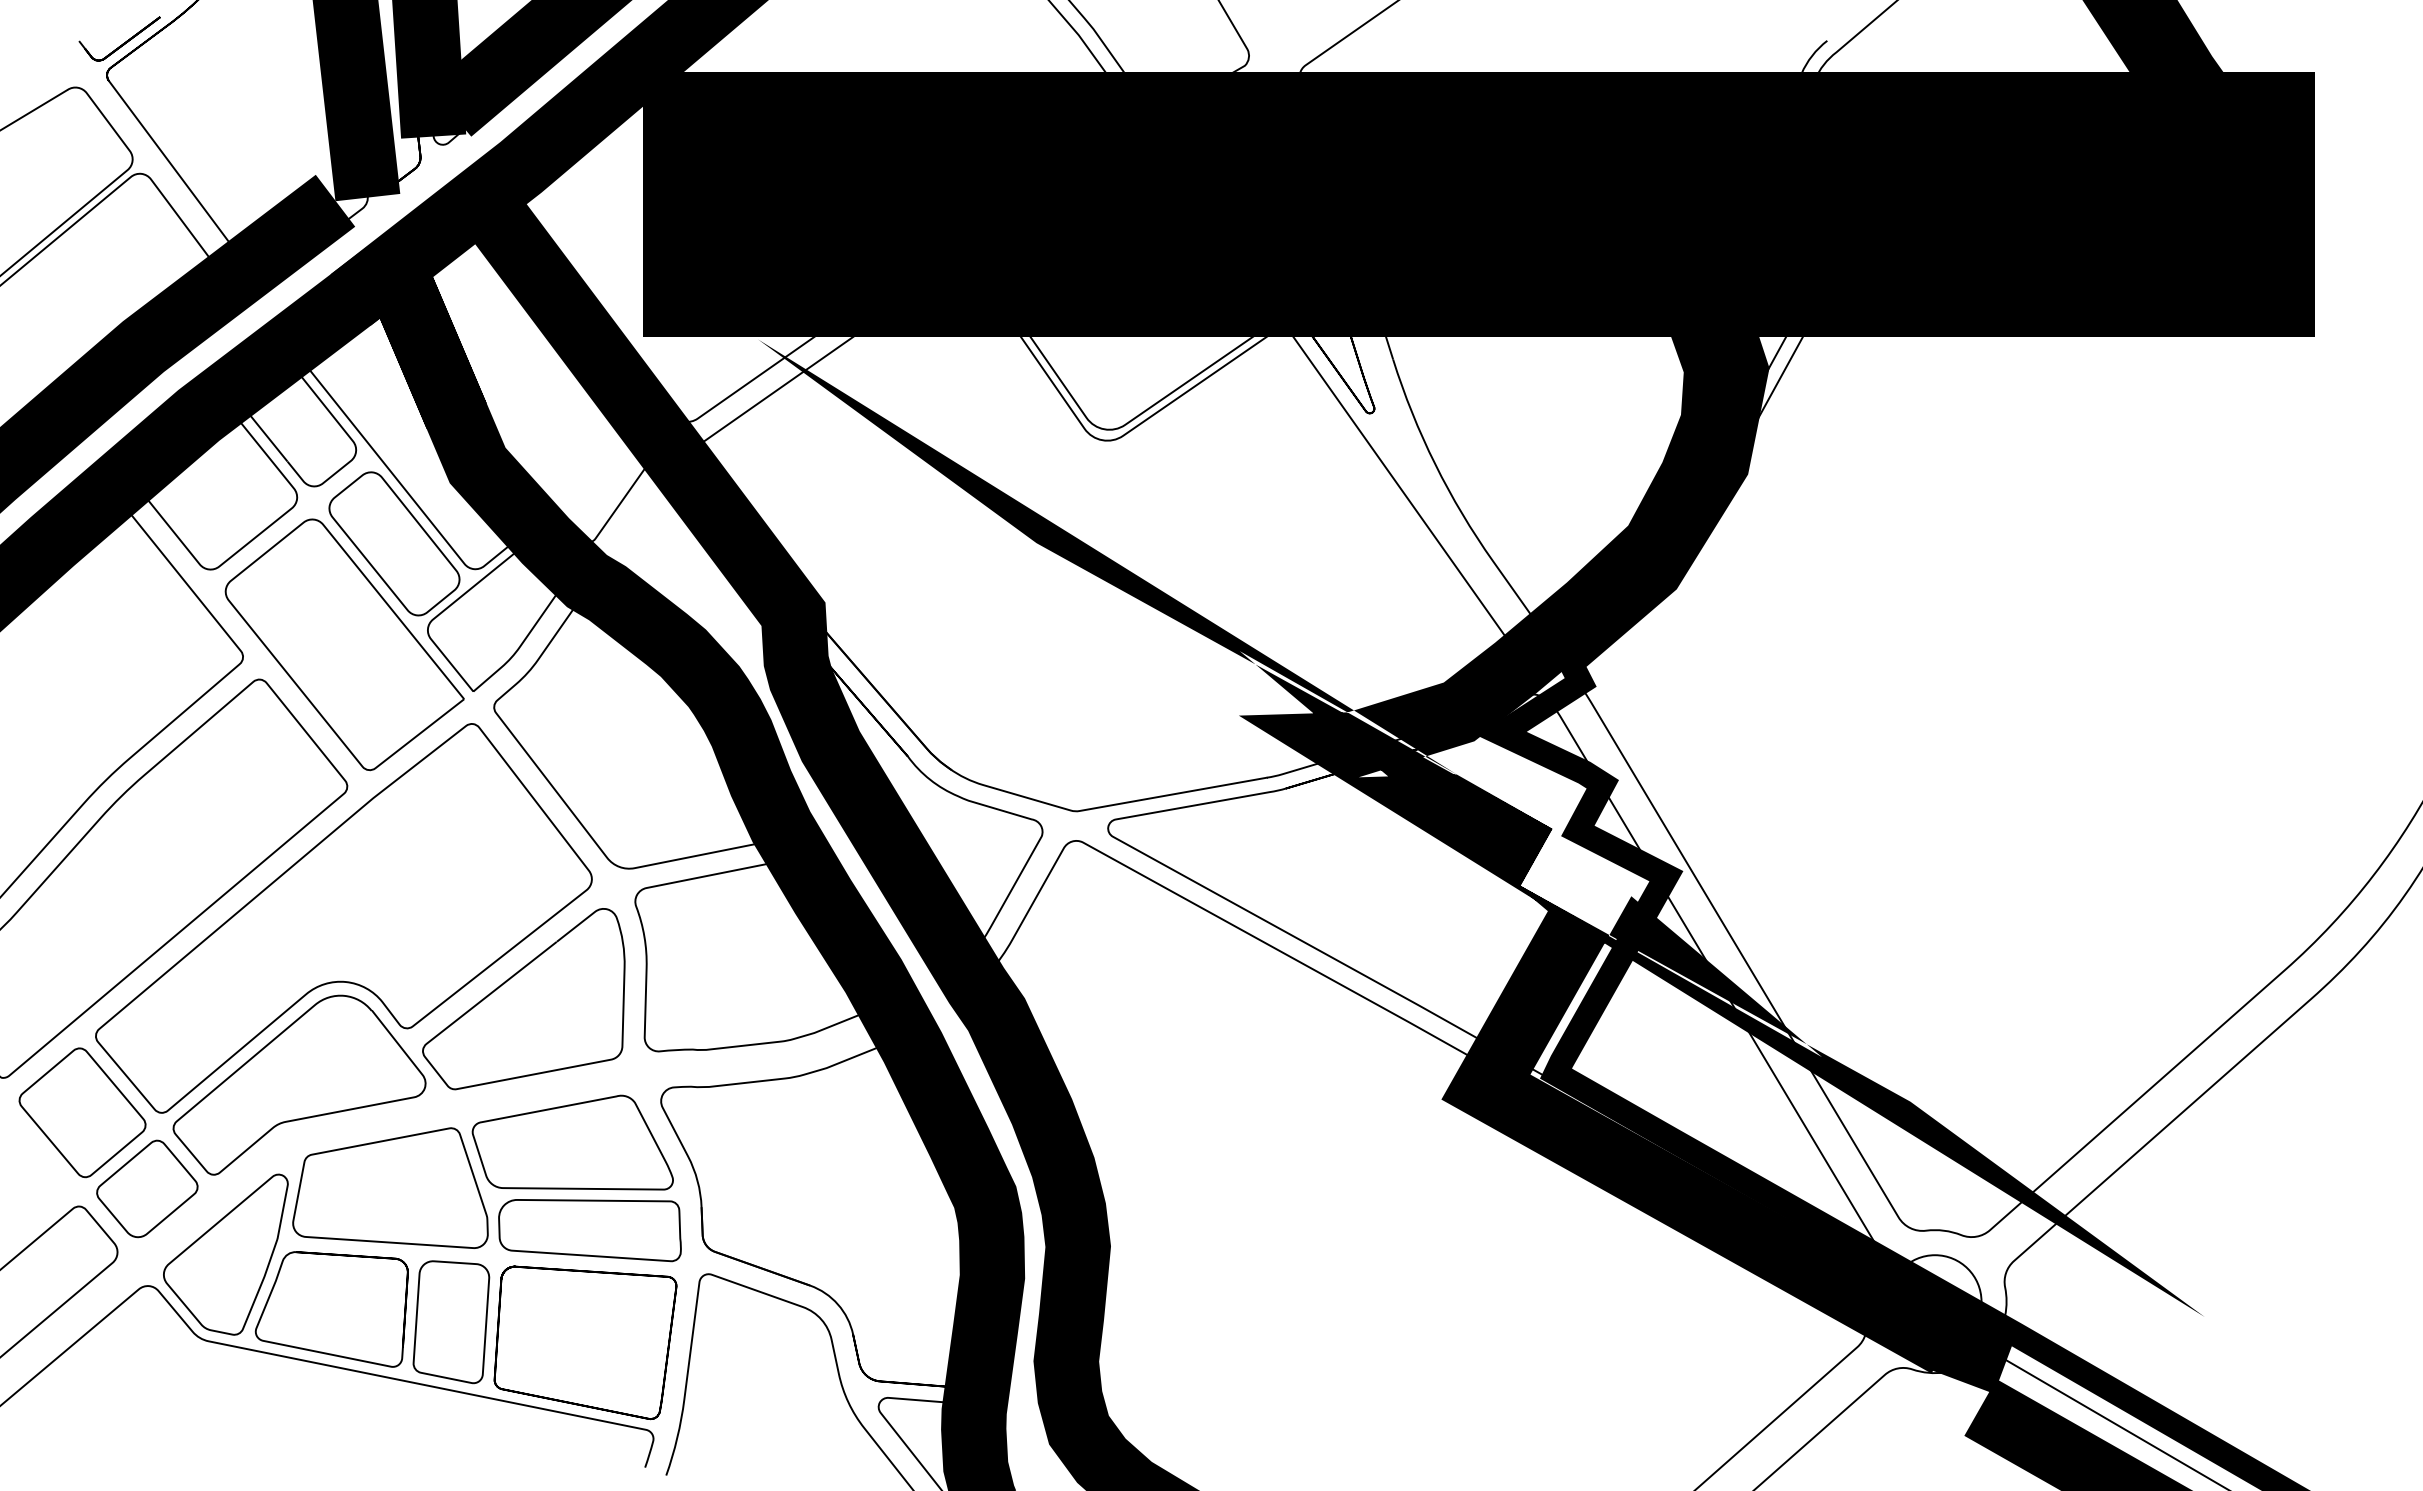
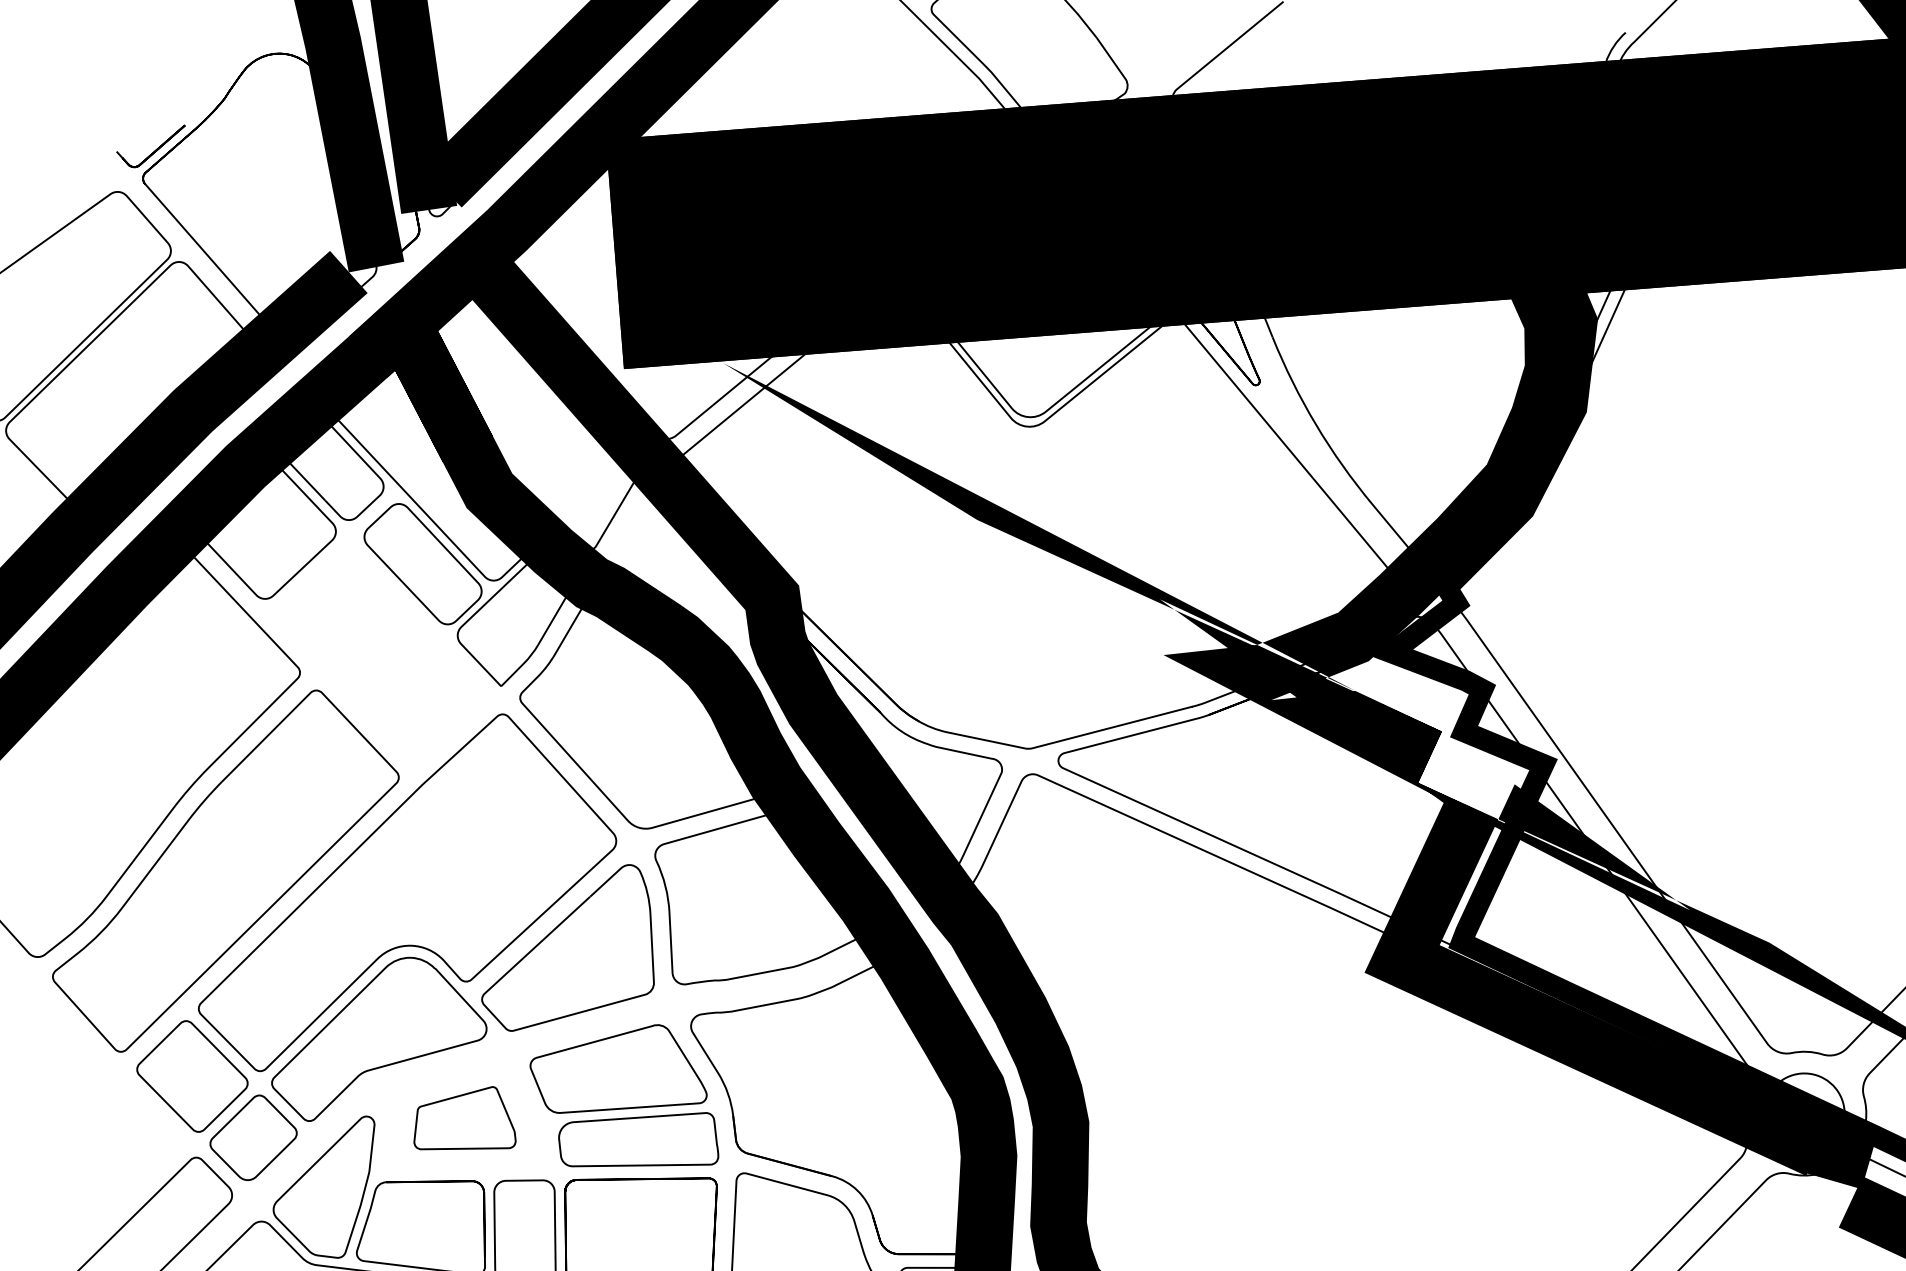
part: (344, 644) -> (386, 654), removed
part: (390, 1187) -> (463, 1120), size x0.6

